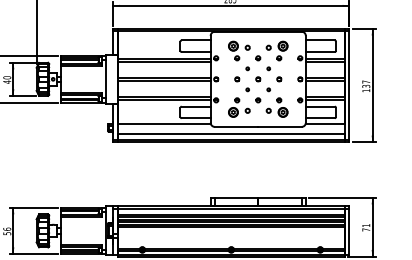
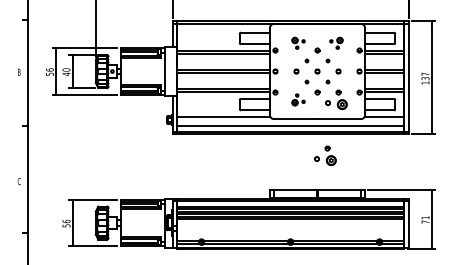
part: (239, 51) -> (298, 43), size x0.6
part: (277, 51) -> (336, 43), size x0.6
part: (239, 107) -> (298, 99), size x0.6
part: (266, 163) -> (325, 155), added

